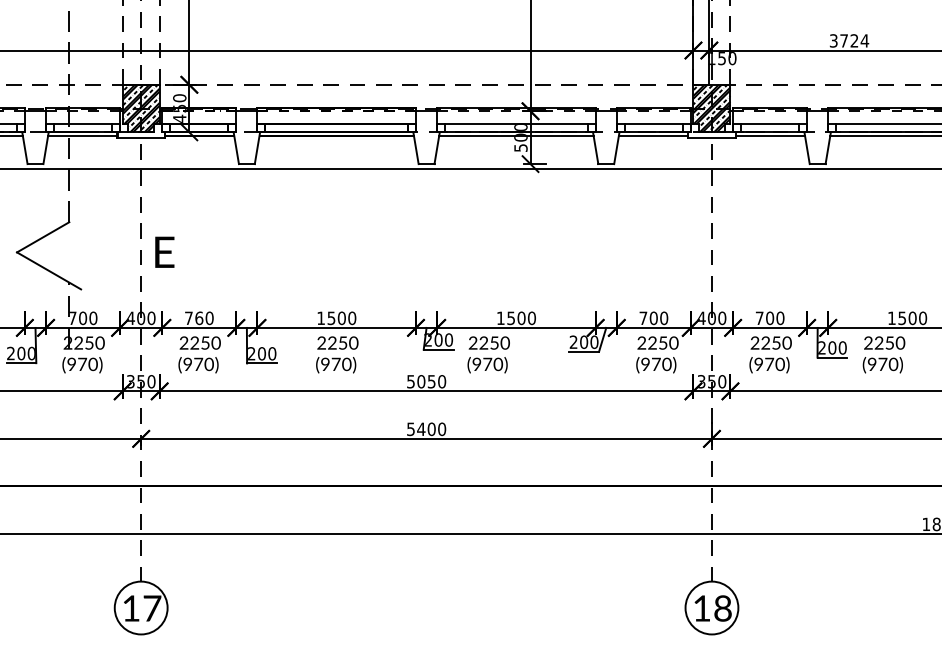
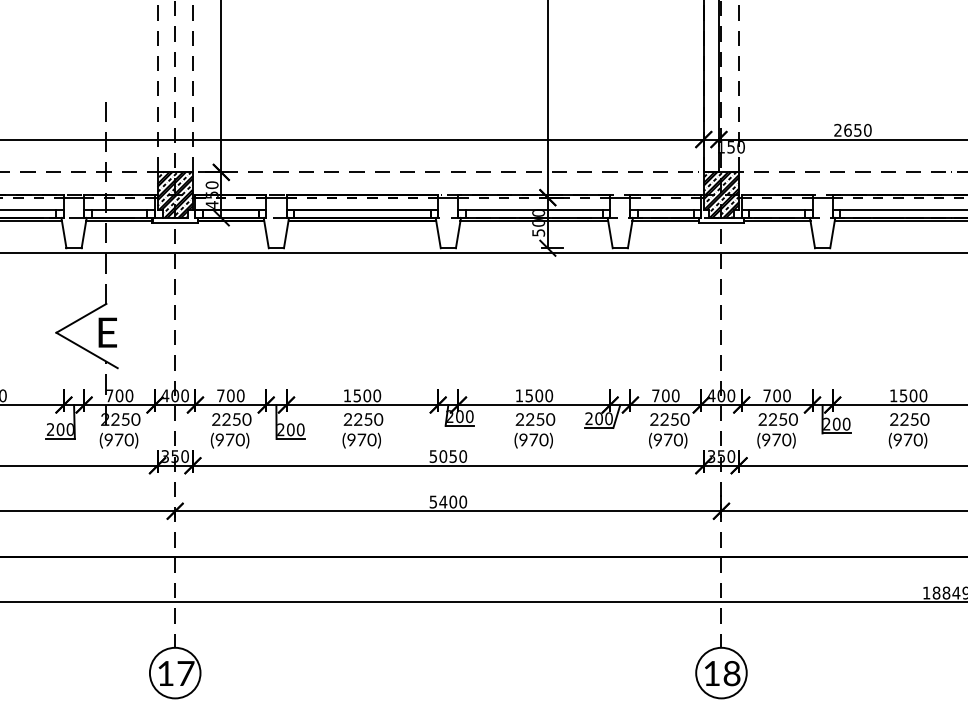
text: (848, 40) -> (852, 129), 3724 -> 2650
text: (164, 252) -> (107, 332), moved
text: (198, 317) -> (230, 395), 760 -> 700
text: (488, 354) -> (534, 430), moved
text: (883, 354) -> (908, 430), moved

